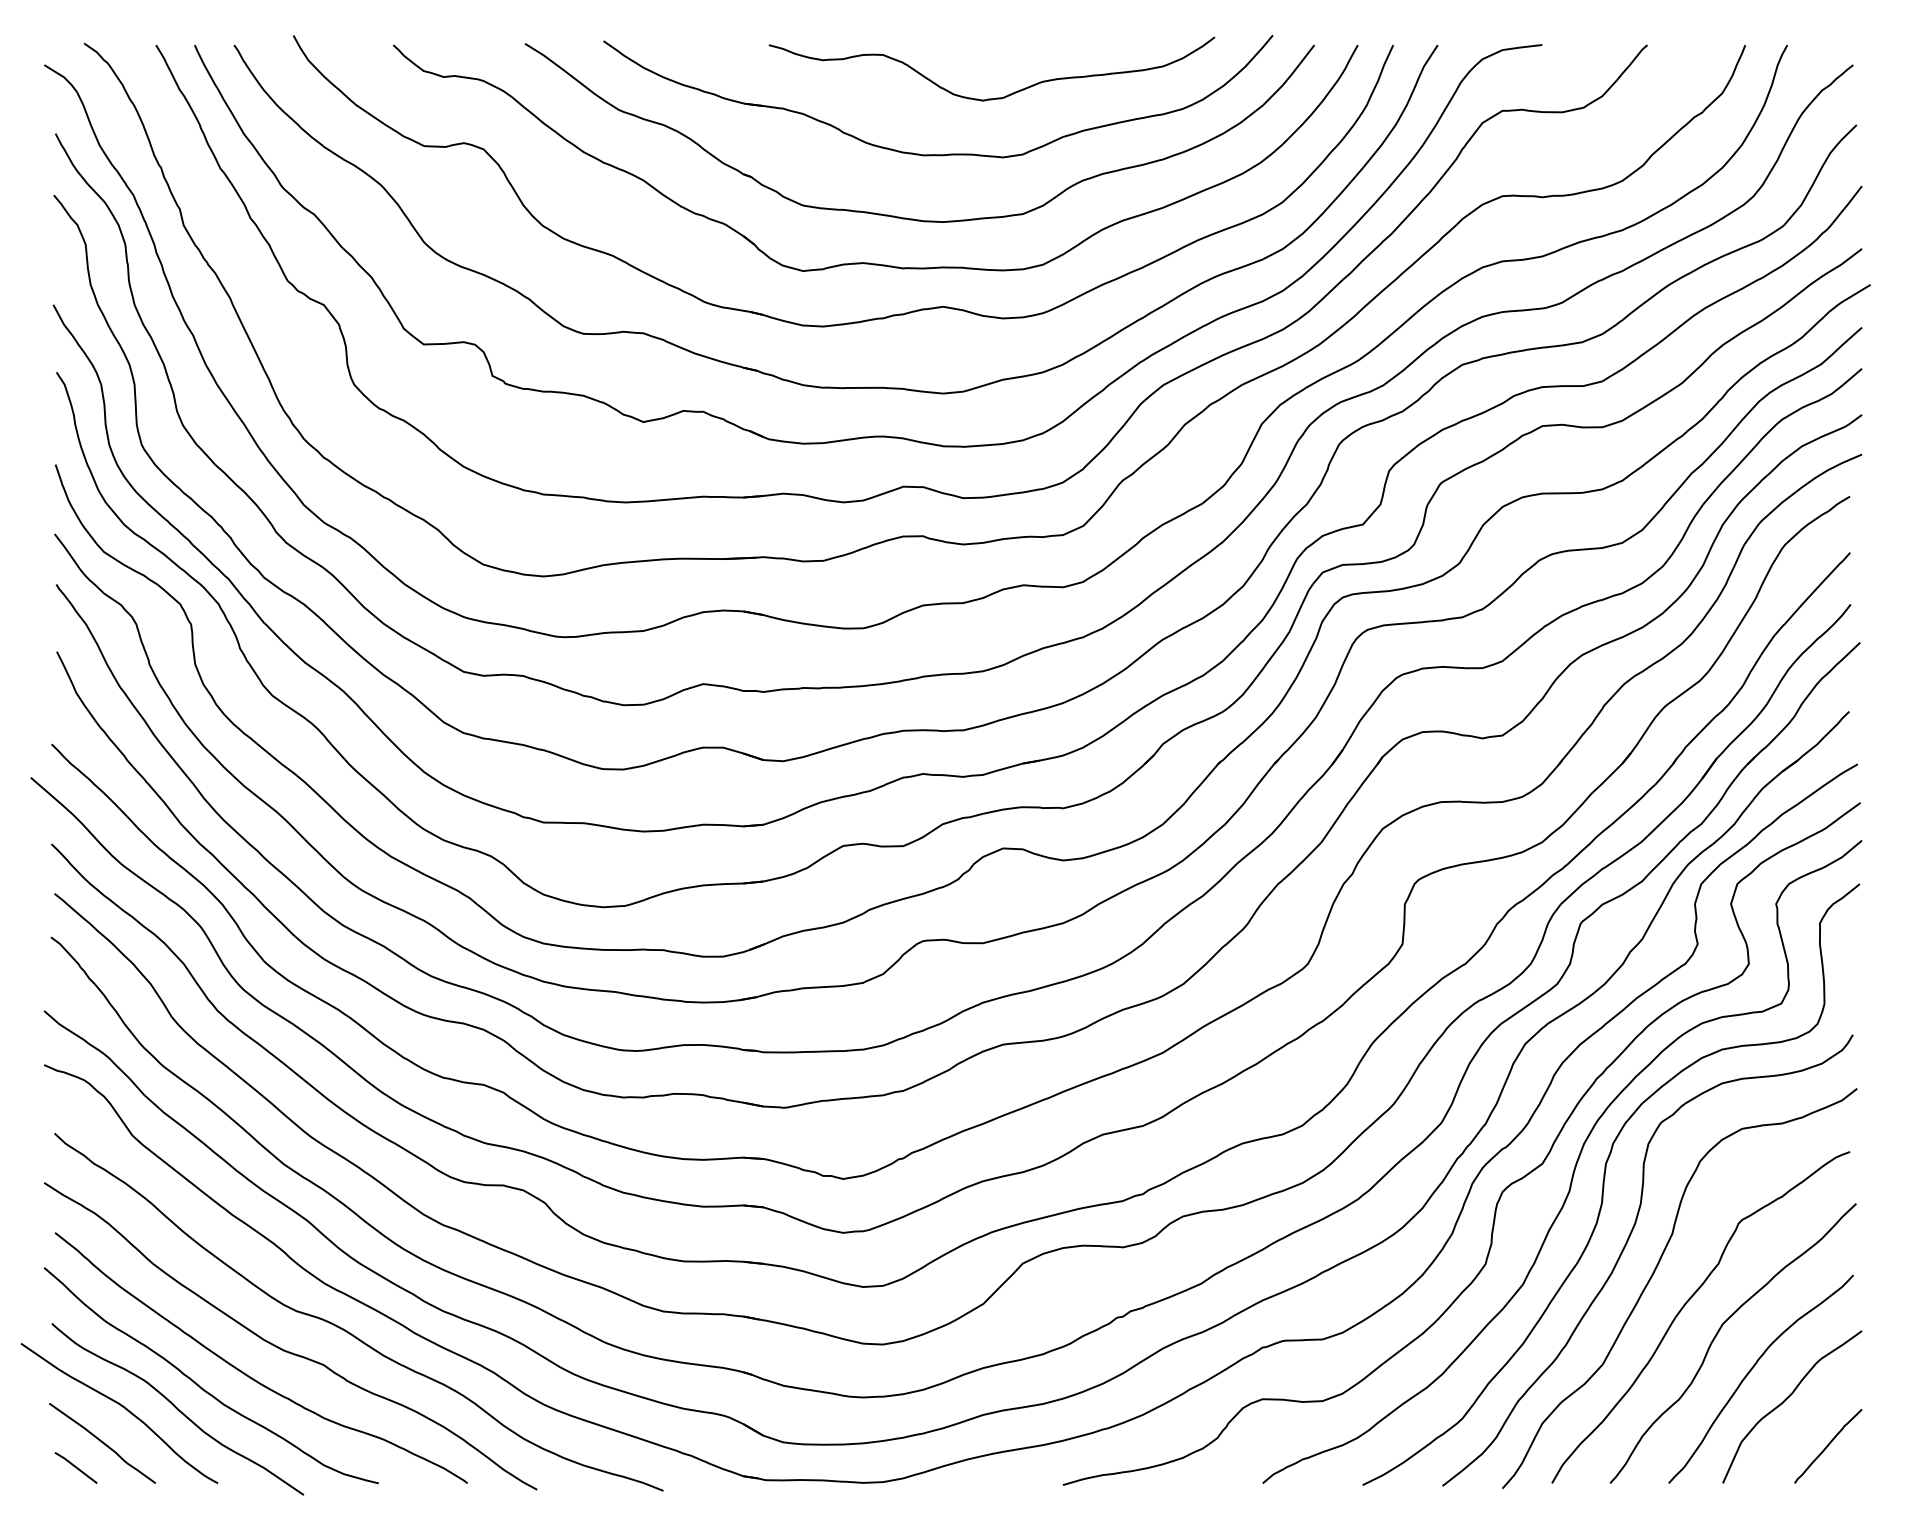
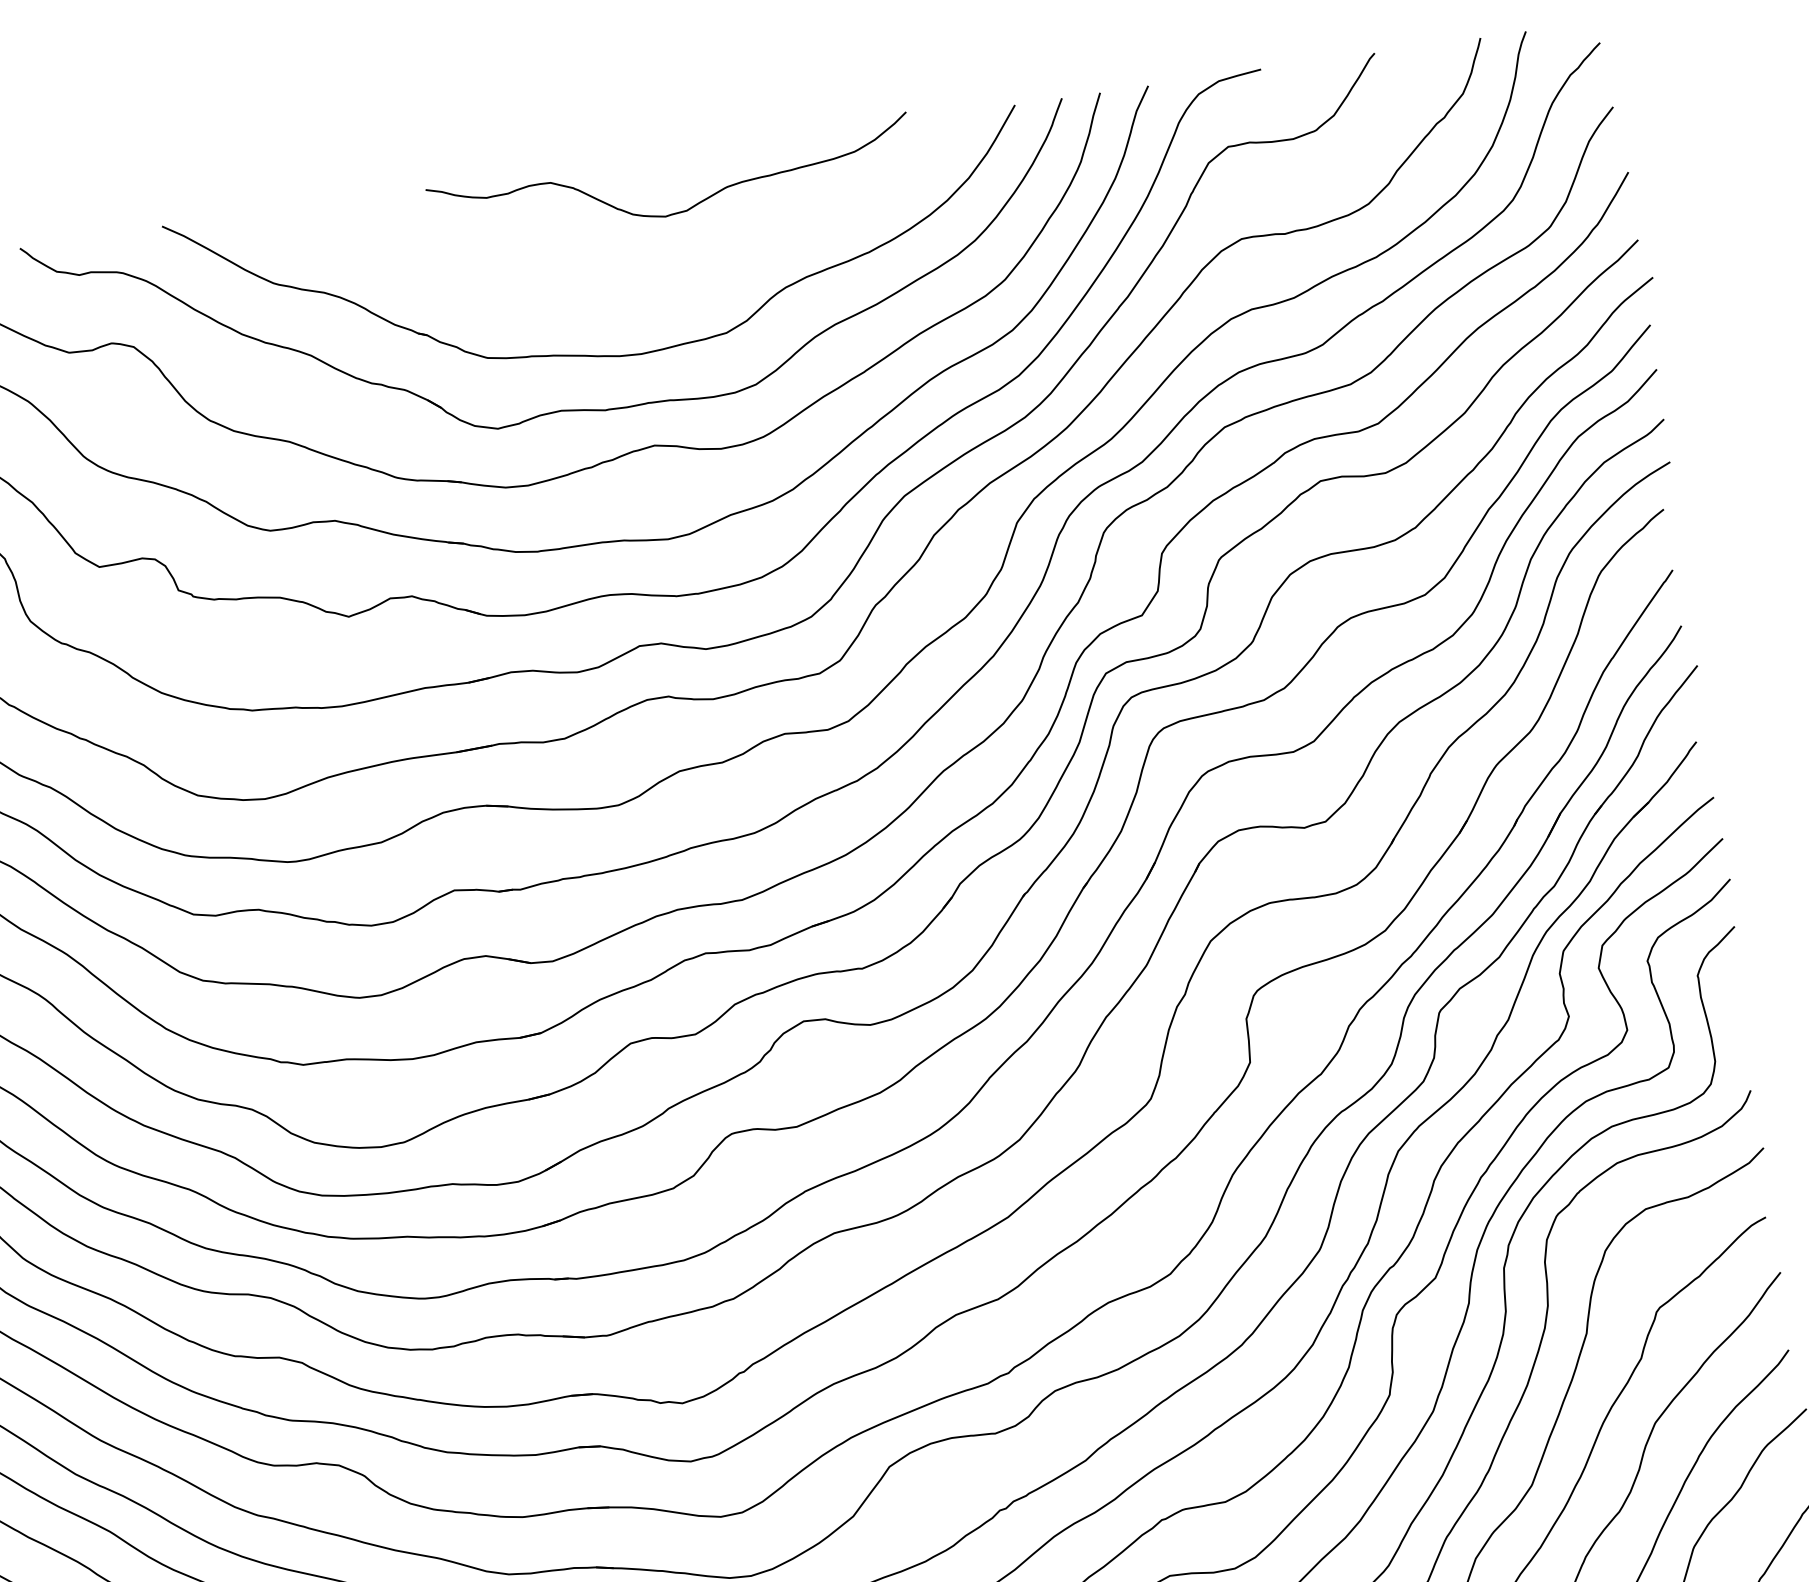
part: (948, 153) -> (636, 279), removed

